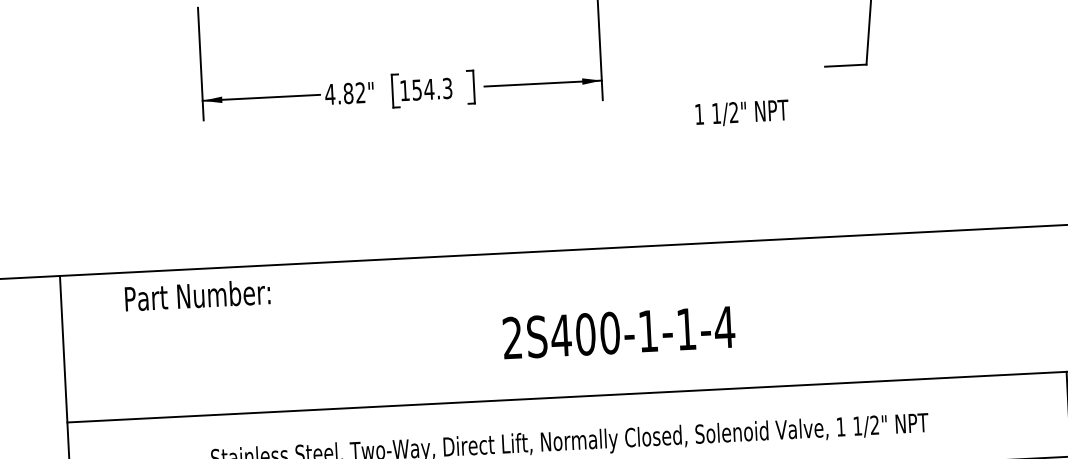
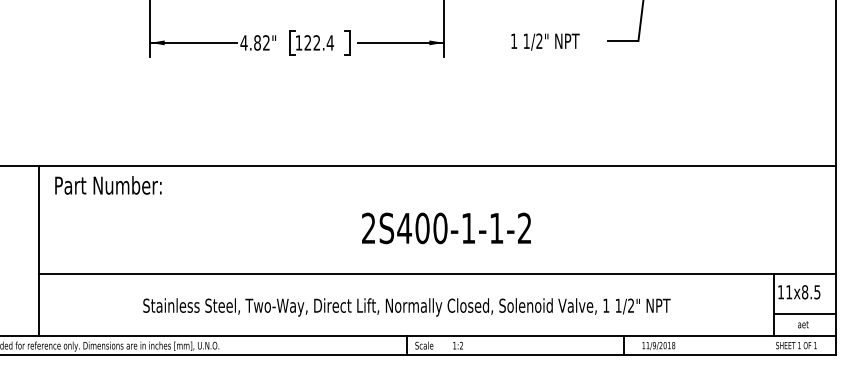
text: (432, 88) -> (319, 42), 154.3 -> 122.4
text: (742, 112) -> (545, 41), moved
text: (197, 295) -> (108, 185), moved
text: (724, 326) -> (524, 227), 2S400-1-1-4 -> 2S400-1-1-2

